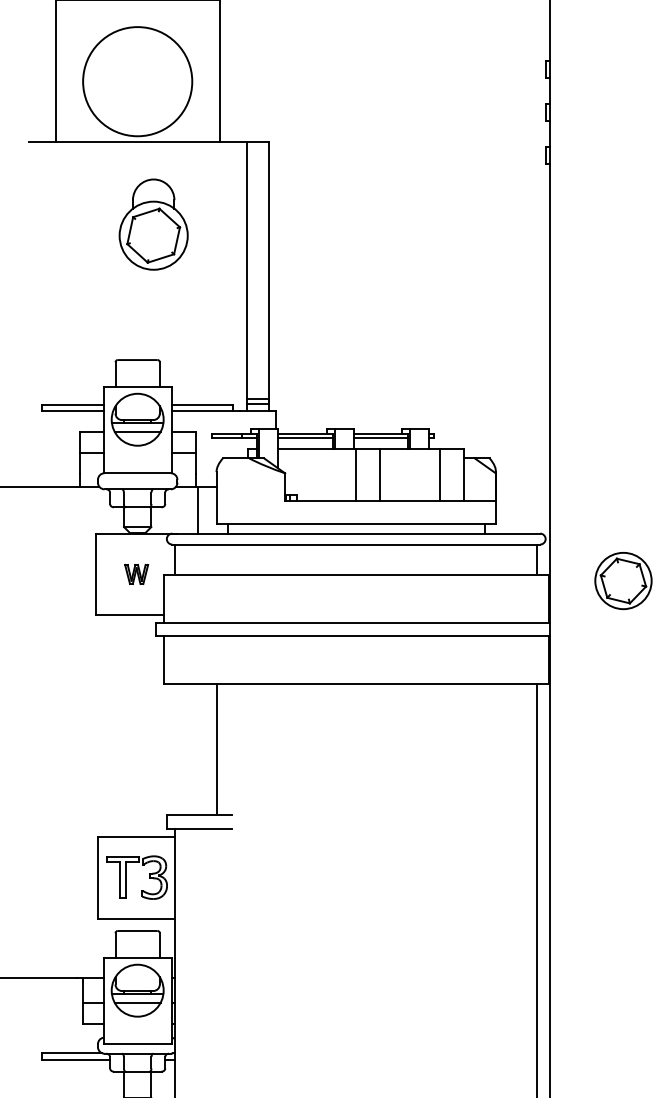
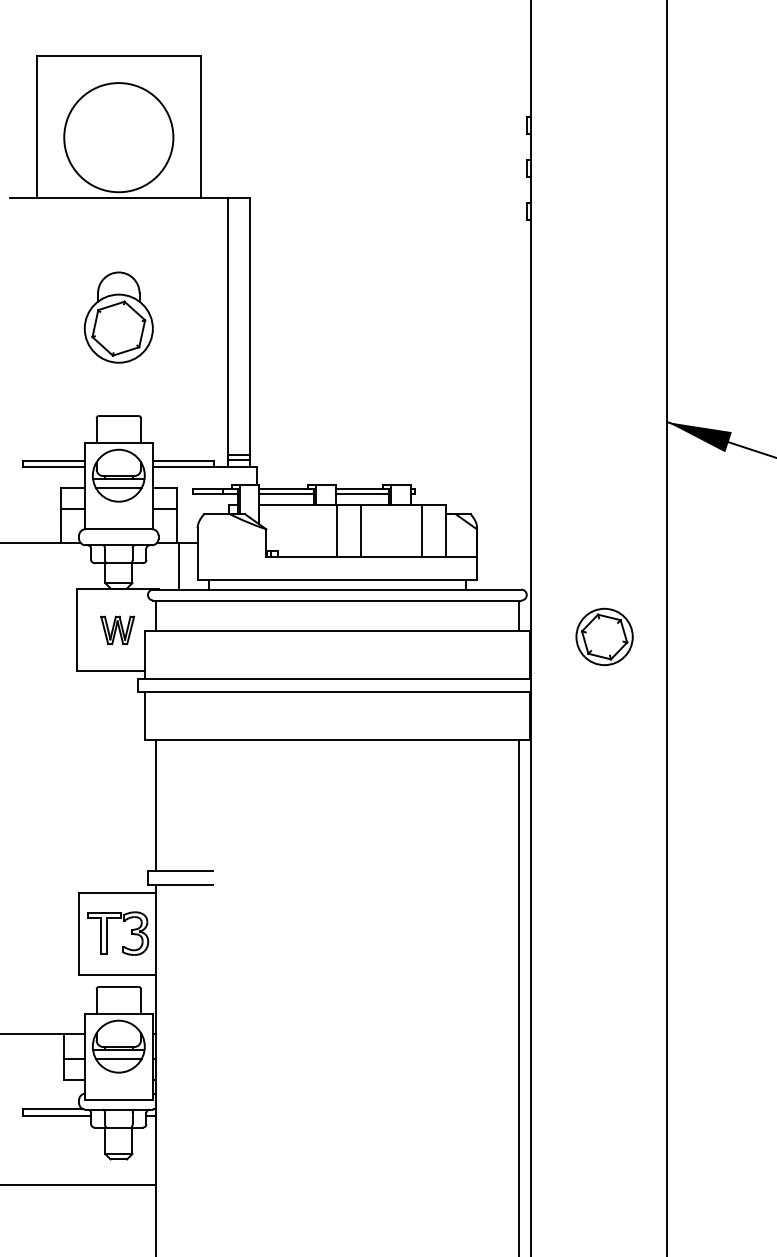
part: (153, 224) -> (118, 317), moved
part: (136, 574) -> (117, 630), size x1.43
line: (217, 749) -> (156, 805), moved

